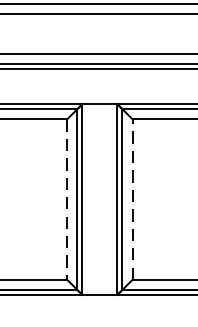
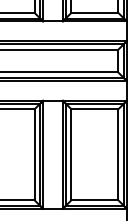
line: (132, 199) -> (71, 154), dashed -> solid
line: (67, 200) -> (34, 155), dashed -> solid

